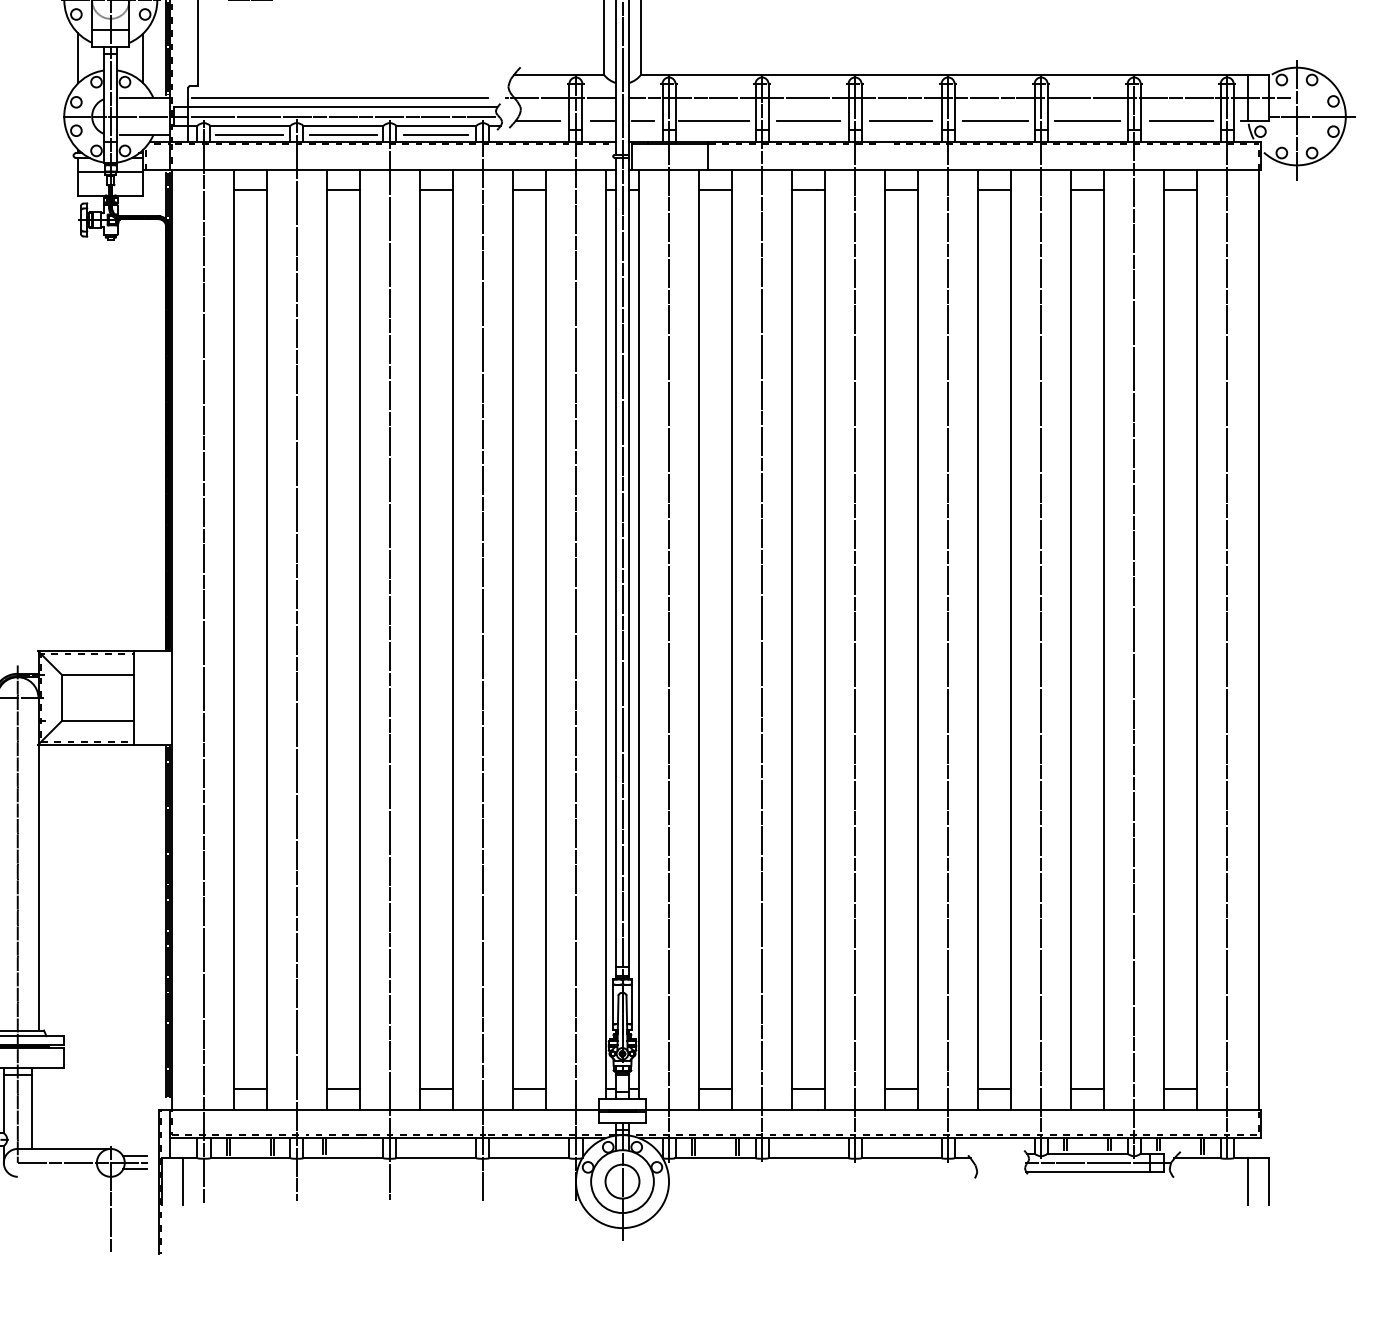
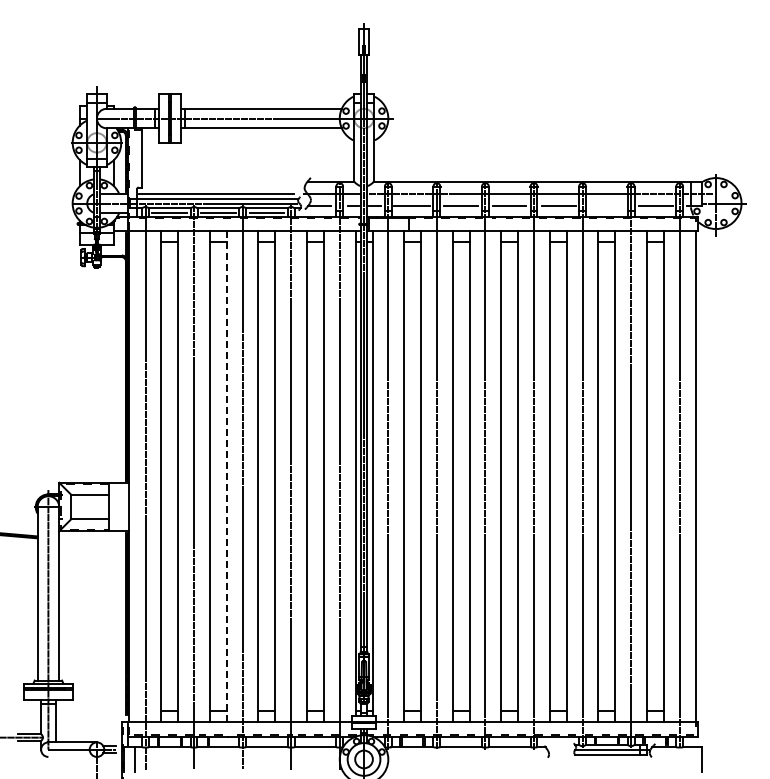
line: (1087, 120) -> (606, 205), removed
line: (358, 639) -> (226, 476), solid -> dashed
line: (1247, 1181) -> (690, 759), removed

